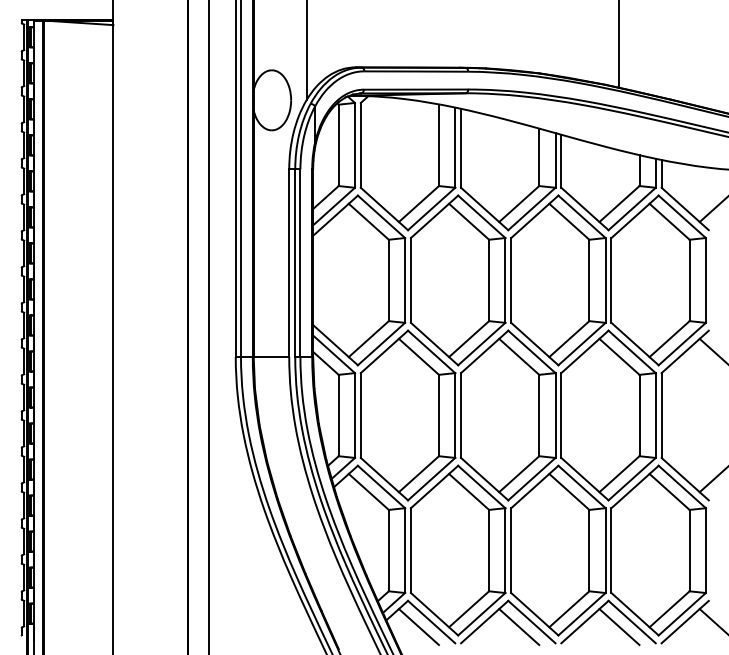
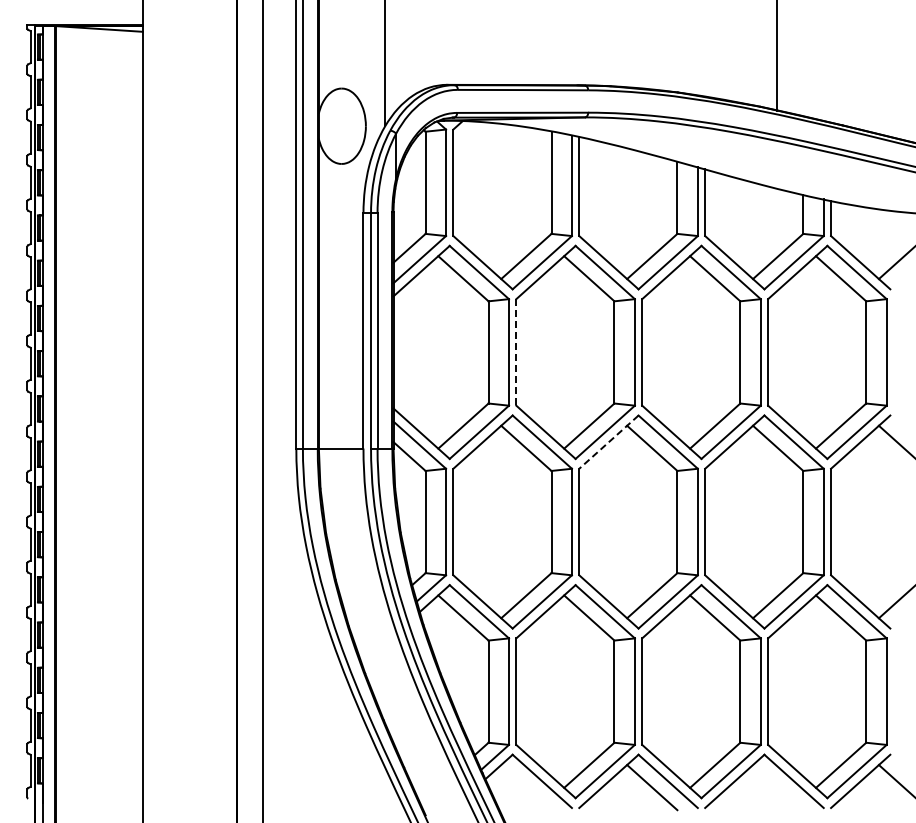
line: (411, 280) -> (516, 352), solid -> dashed
line: (484, 352) -> (608, 442), solid -> dashed
line: (419, 626) -> (526, 787), removed
line: (619, 626) -> (778, 787), removed

